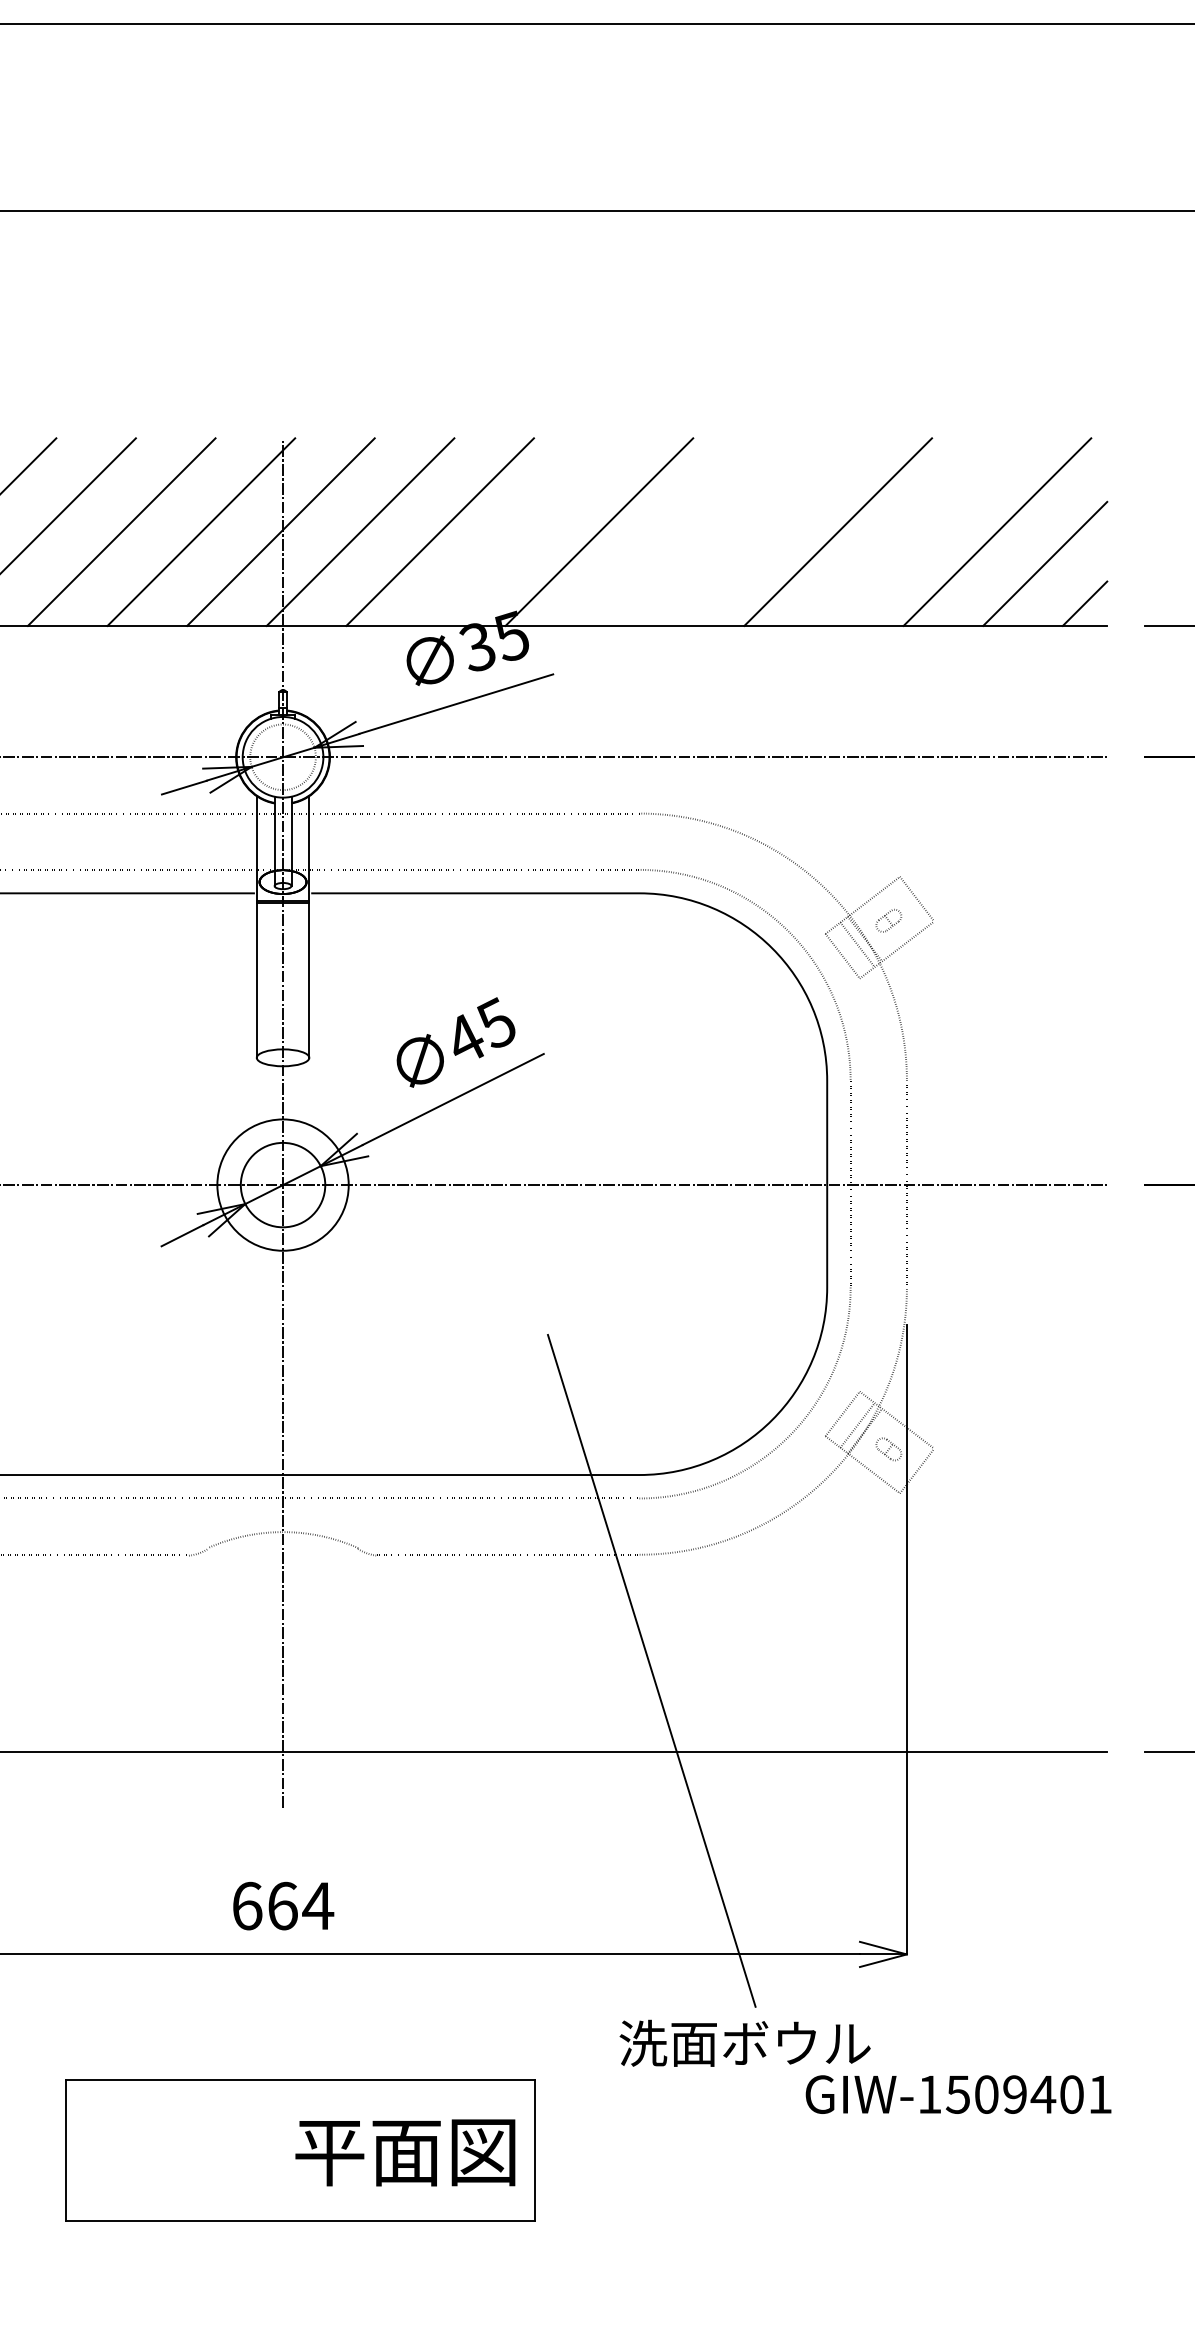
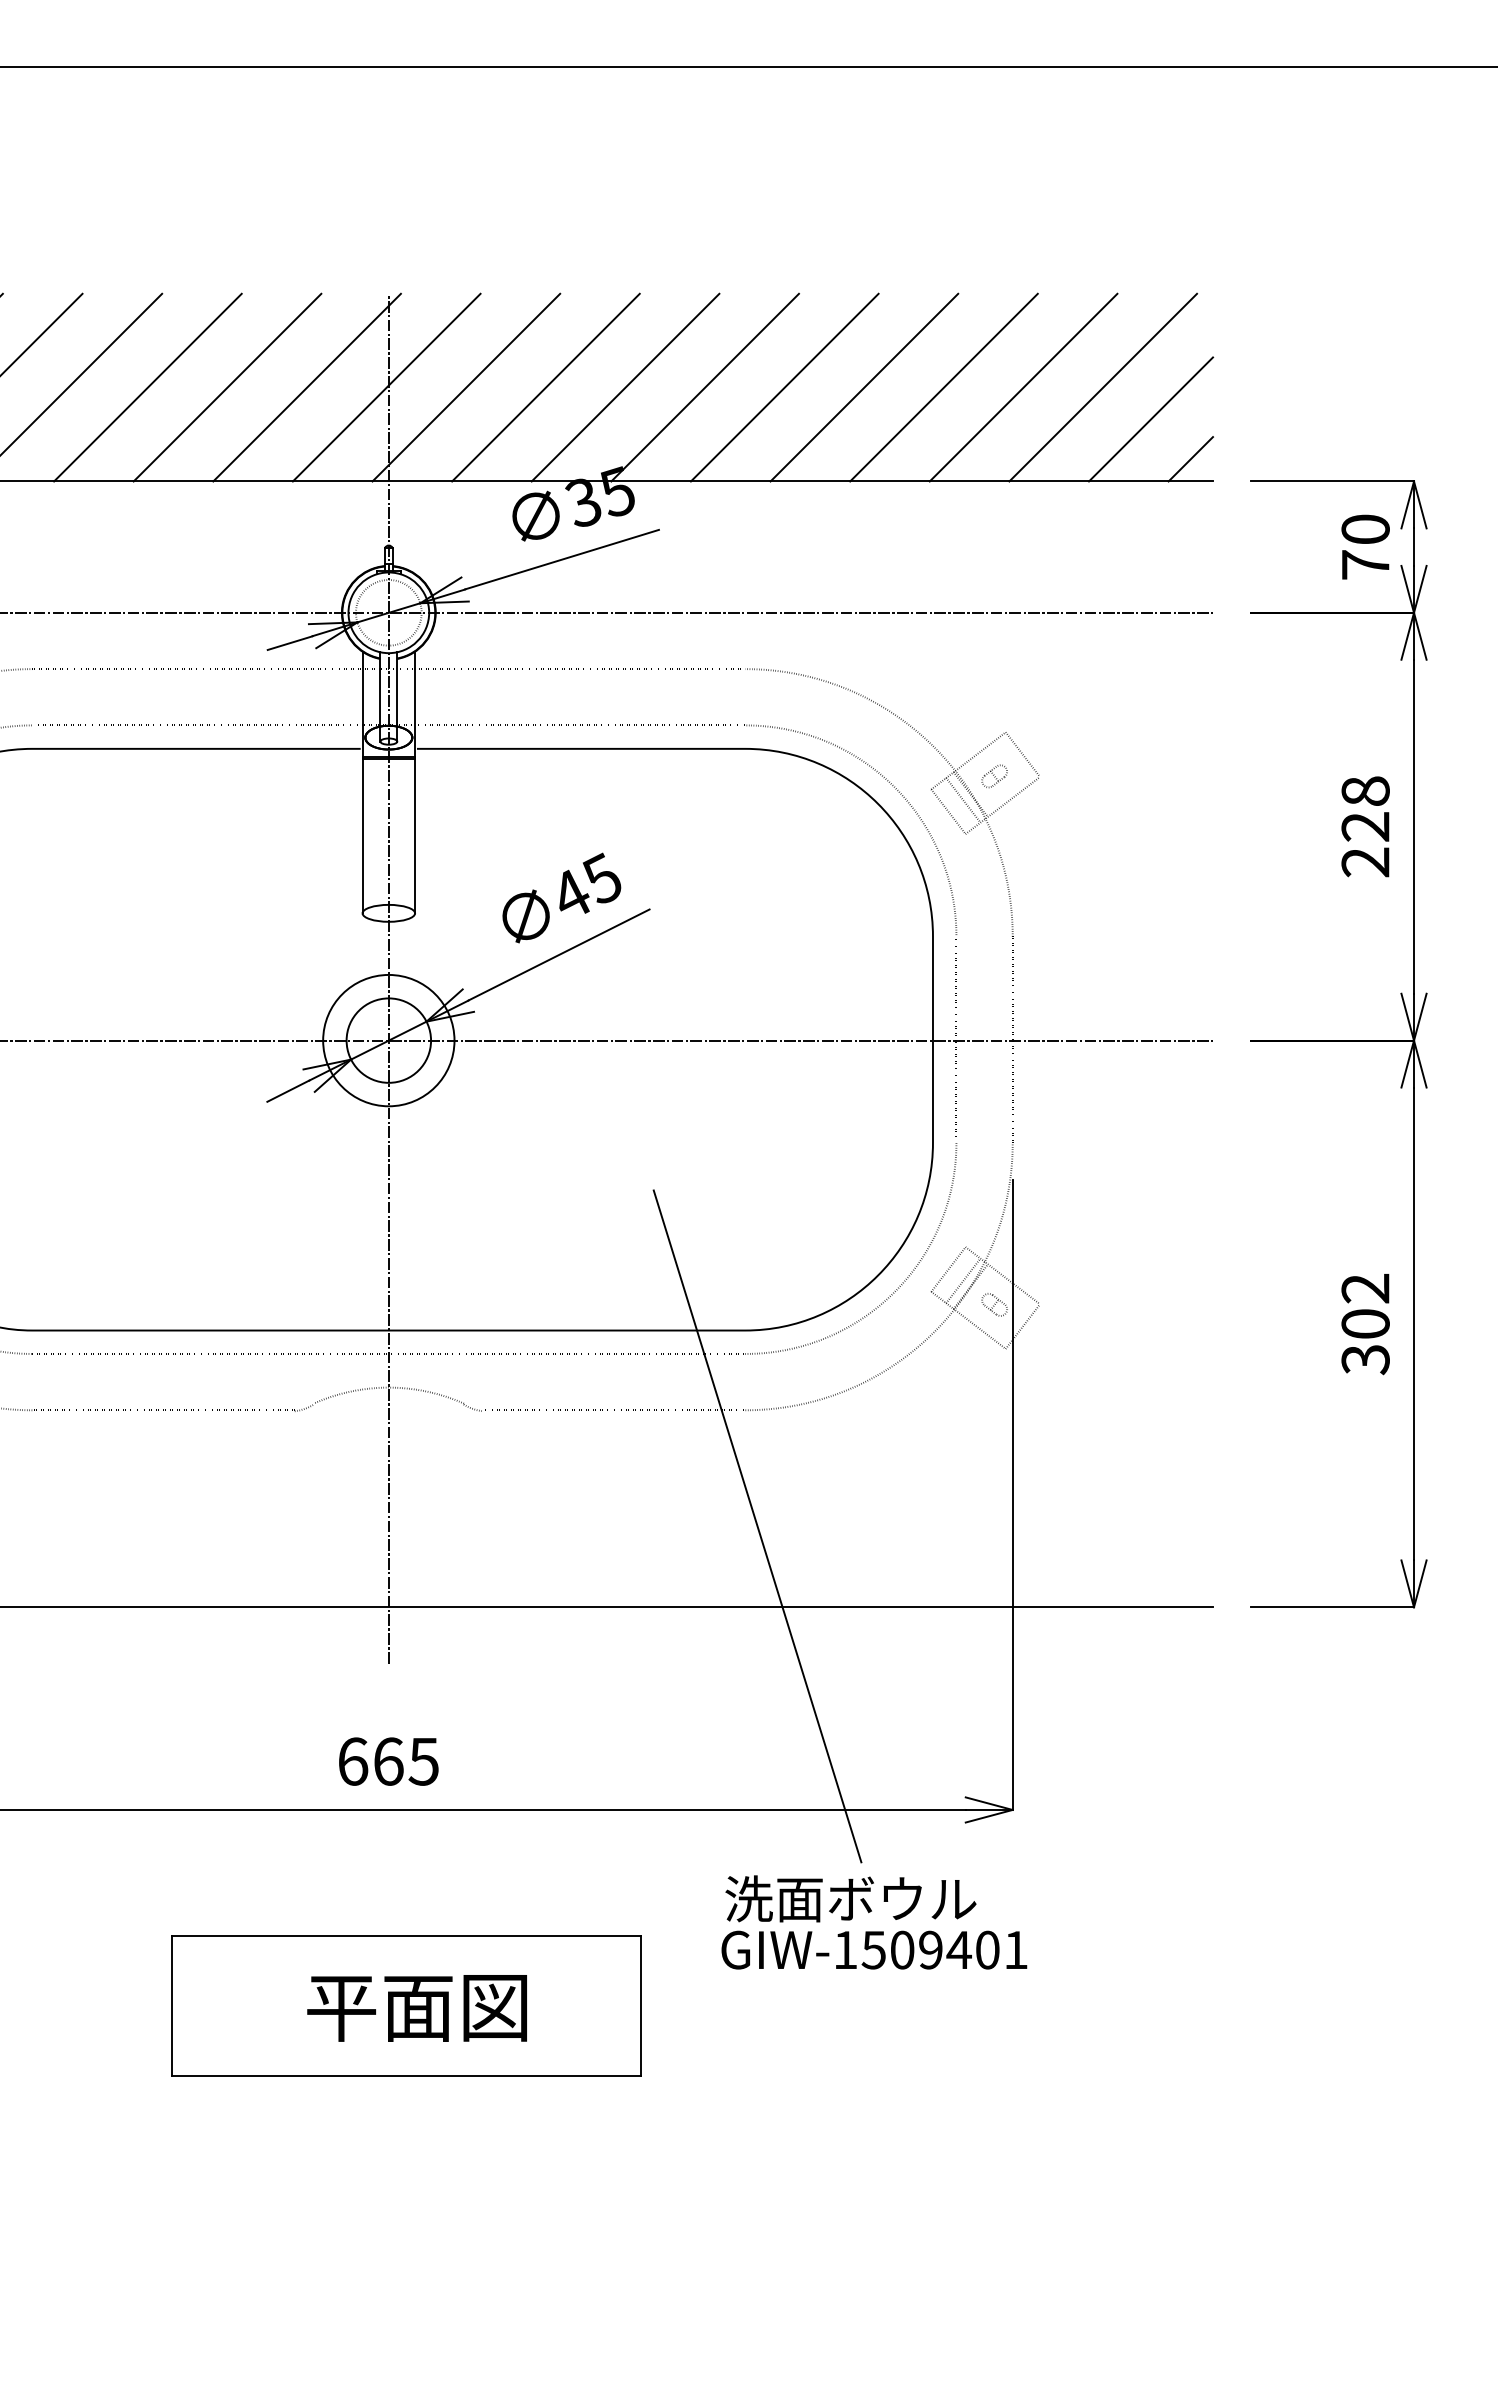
line: (519, 531) -> (625, 387), added
line: (678, 531) -> (784, 387), added
line: (758, 531) -> (864, 387), added
line: (917, 531) -> (1023, 387), added
text: (317, 1905) -> (423, 1761), 664 -> 665
text: (958, 2093) -> (874, 1949), moved
text: (404, 2152) -> (416, 2008), moved

